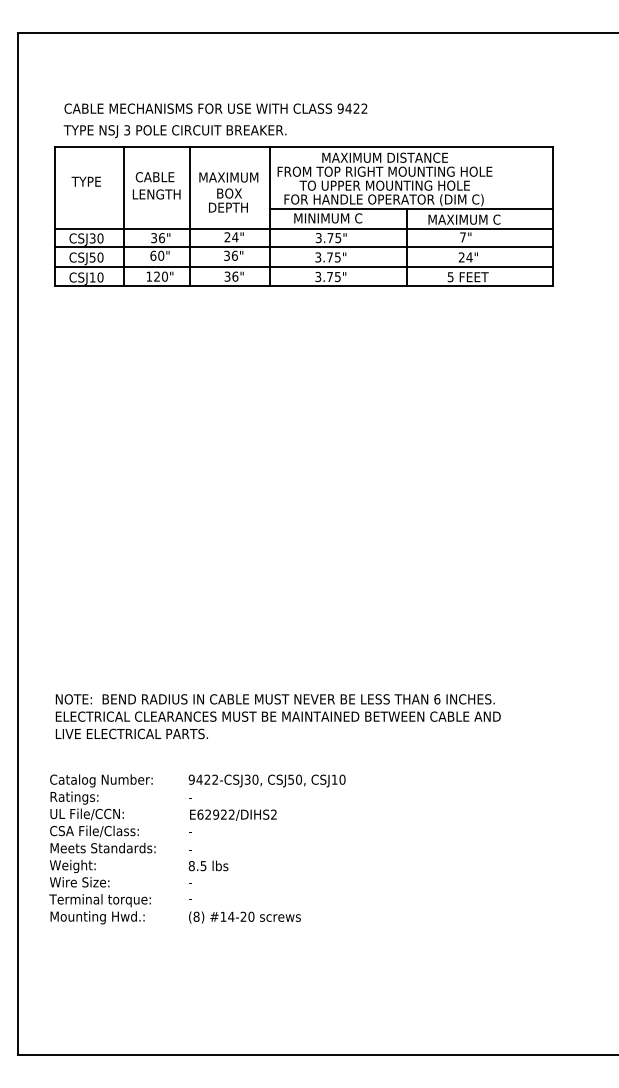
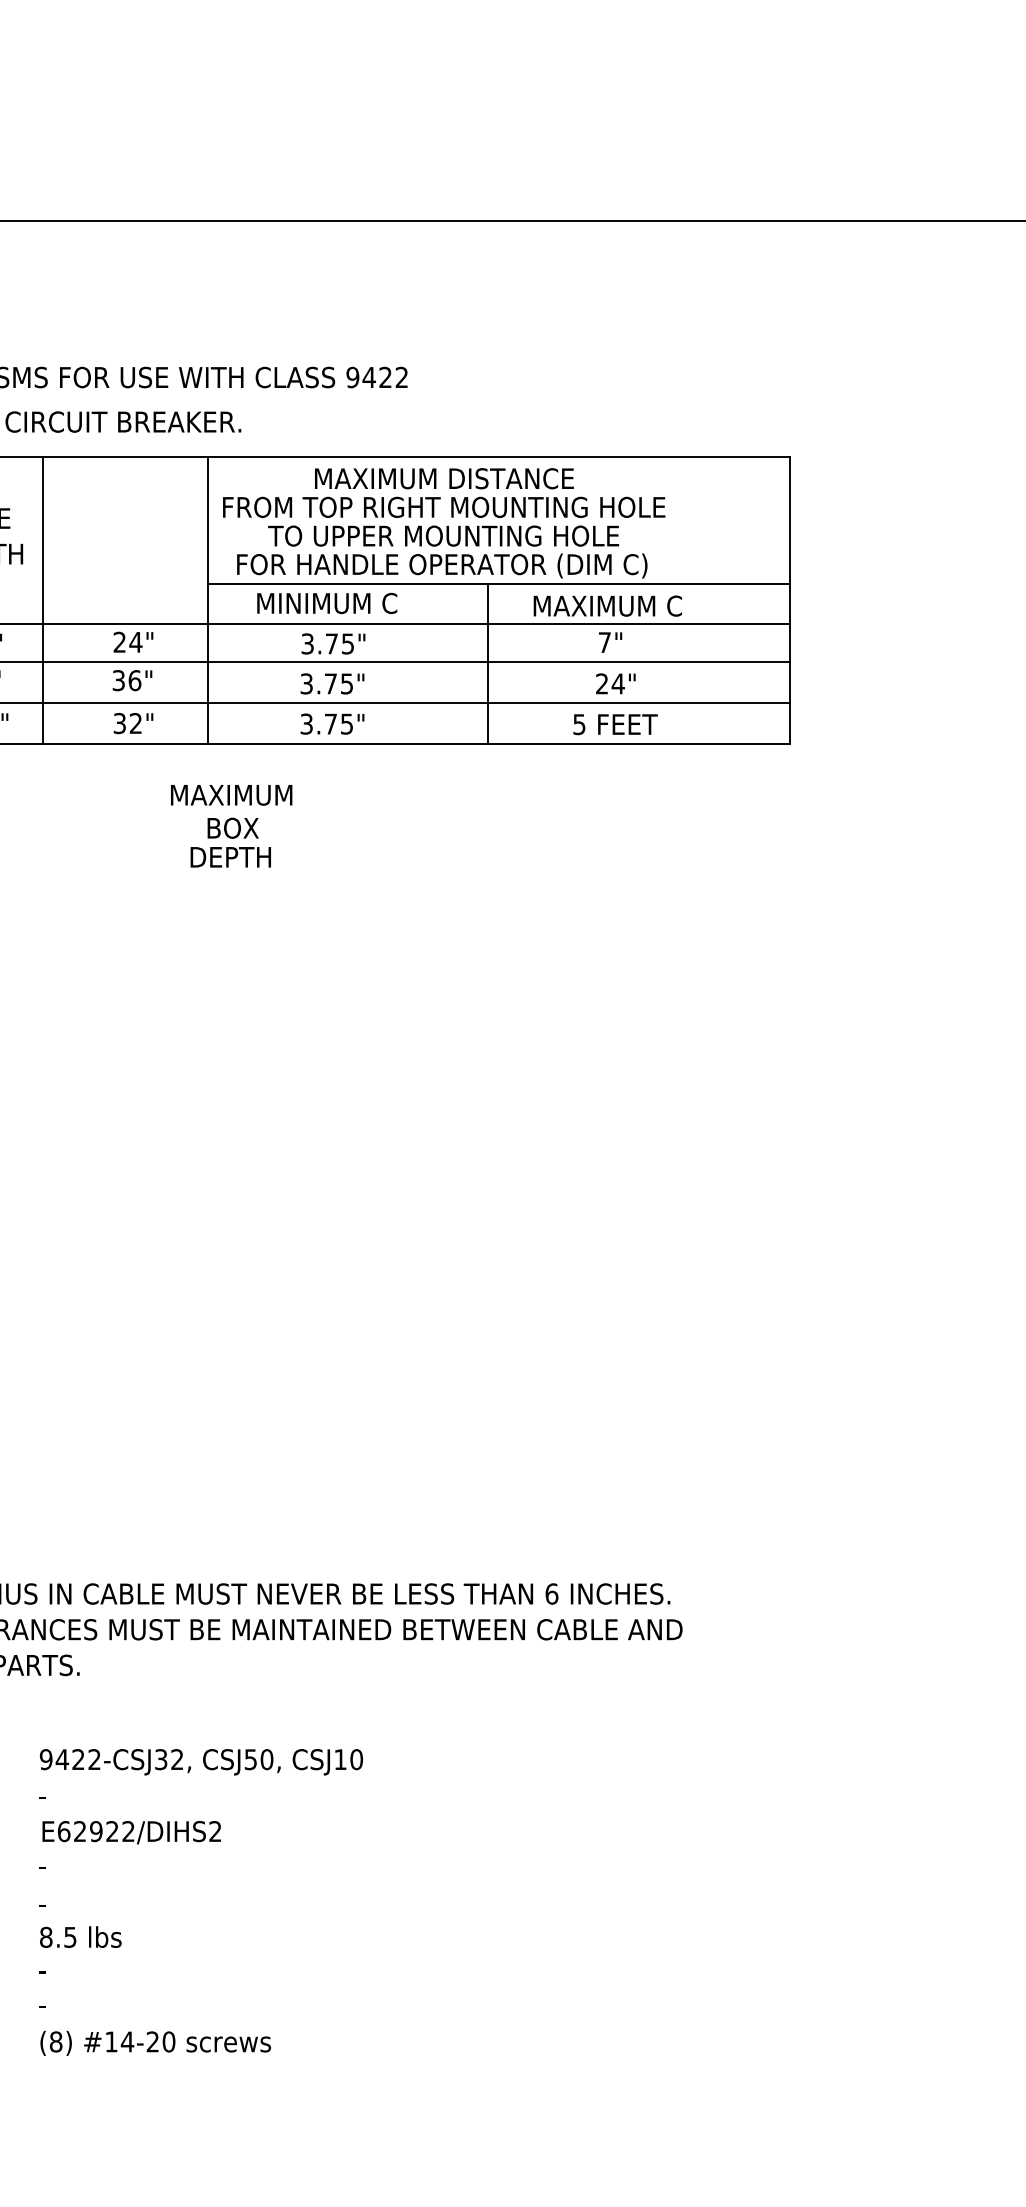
text: (228, 192) -> (230, 826), moved
text: (235, 276) -> (136, 723), 36" -> 32"
text: (255, 779) -> (177, 1759), 9422-CSJ30, -> 9422-CSJ32,

